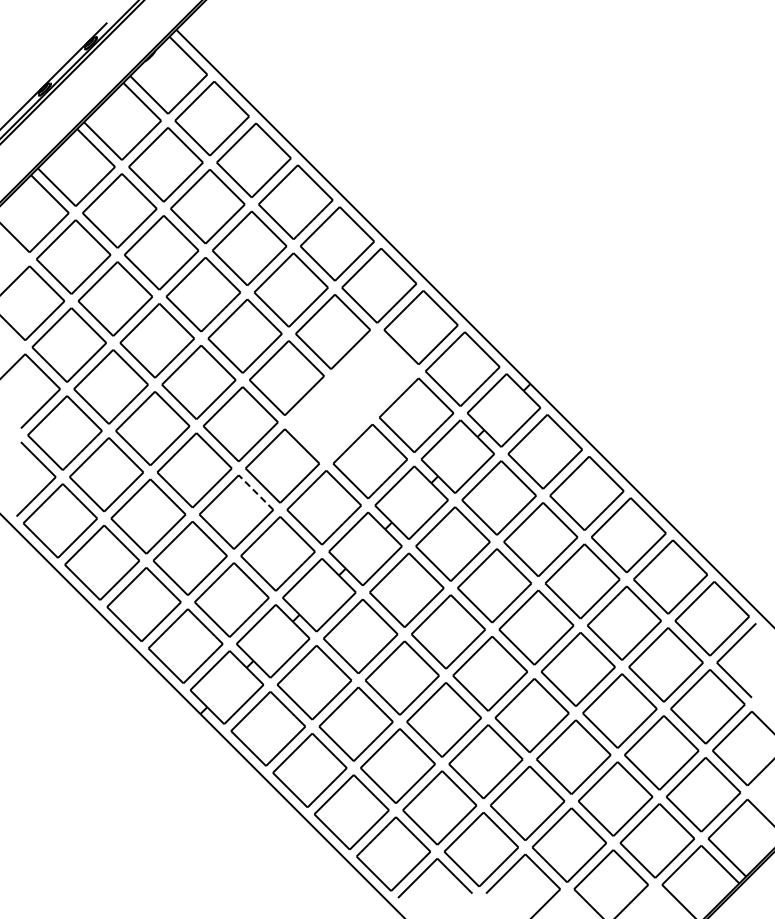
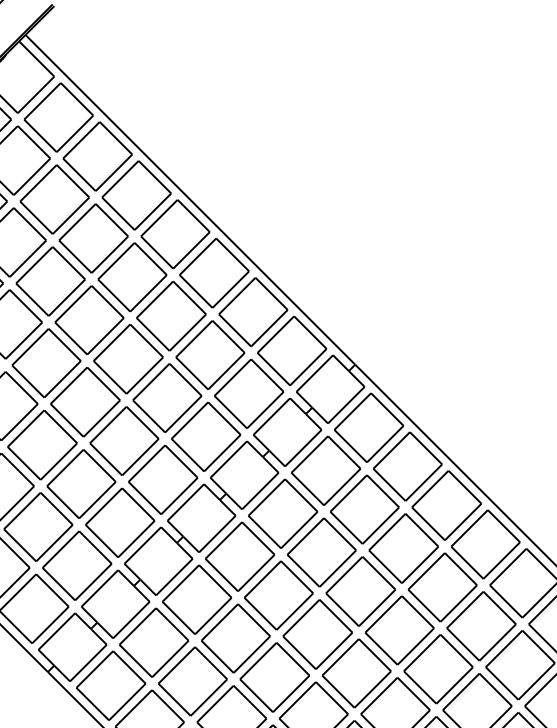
part: (351, 396) -> (188, 376), added
line: (255, 492) -> (99, 465), dashed -> solid

